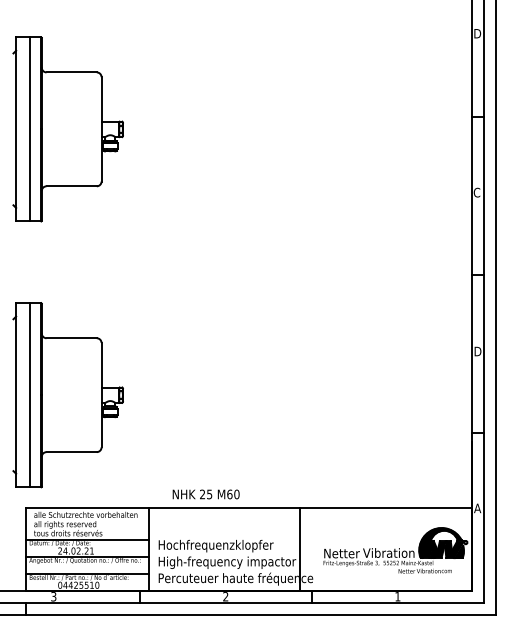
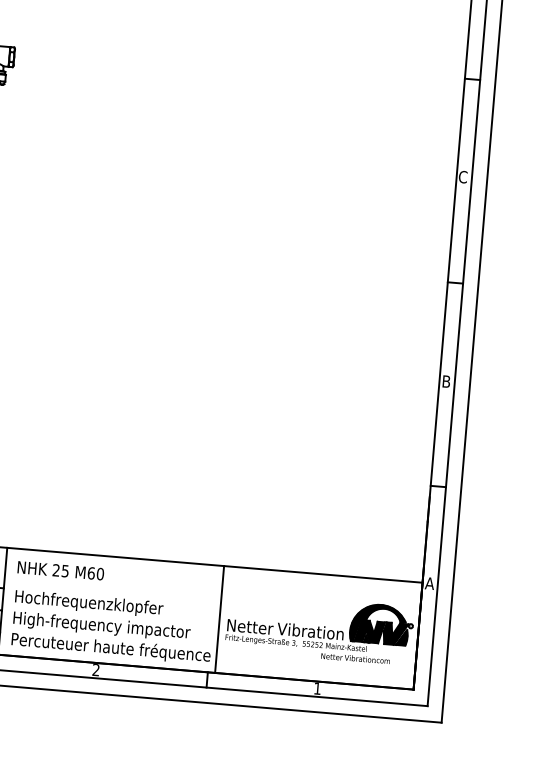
text: (478, 351) -> (447, 381), D -> B
text: (205, 494) -> (59, 570), moved
line: (299, 549) -> (219, 619), moved

